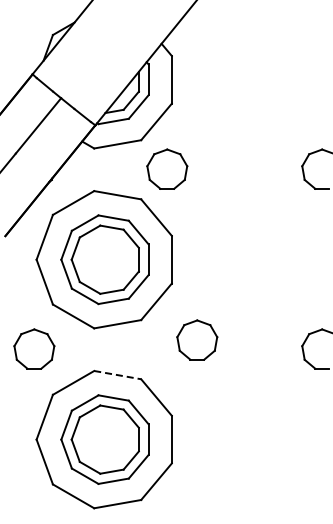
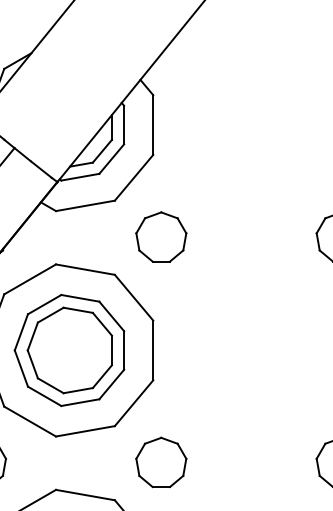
part: (167, 168) -> (161, 236), moved
part: (197, 339) -> (161, 461), moved
line: (117, 375) -> (85, 495), dashed -> solid

